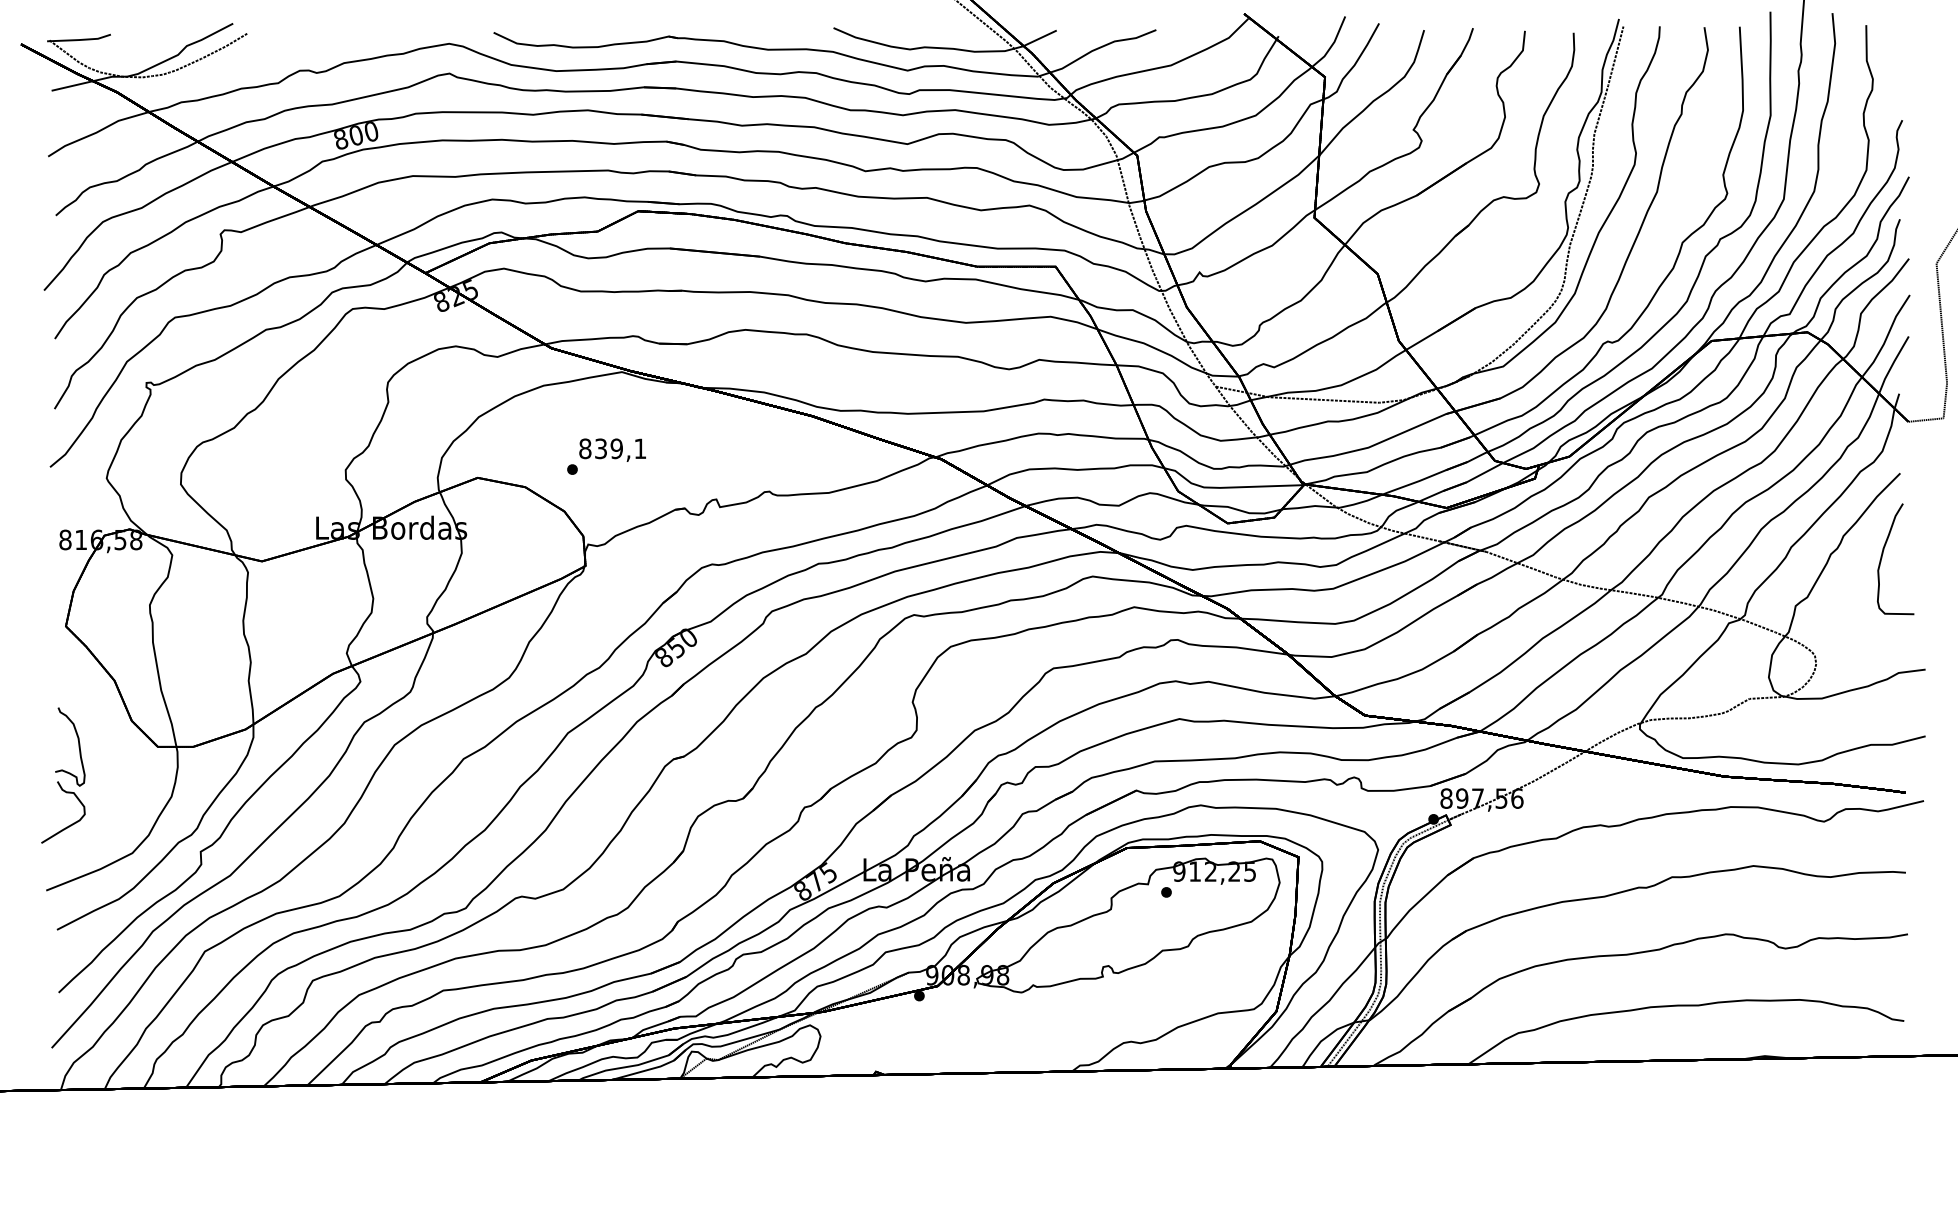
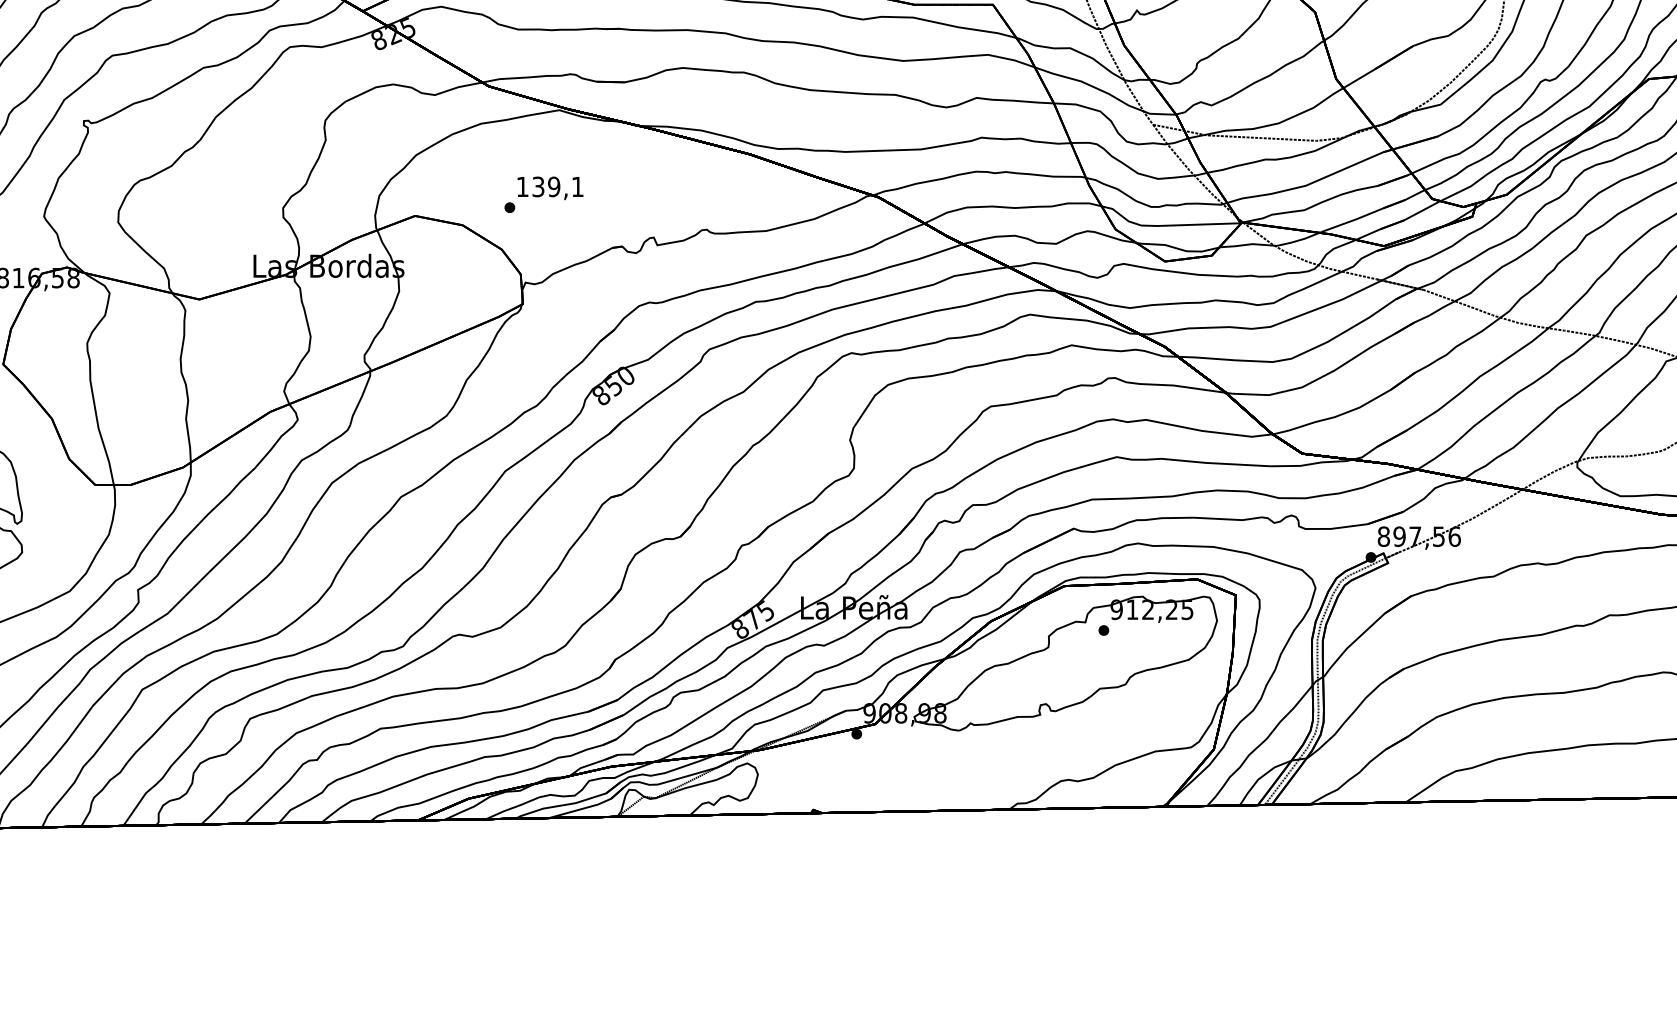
text: (585, 448) -> (522, 186), 839,1 -> 139,1

